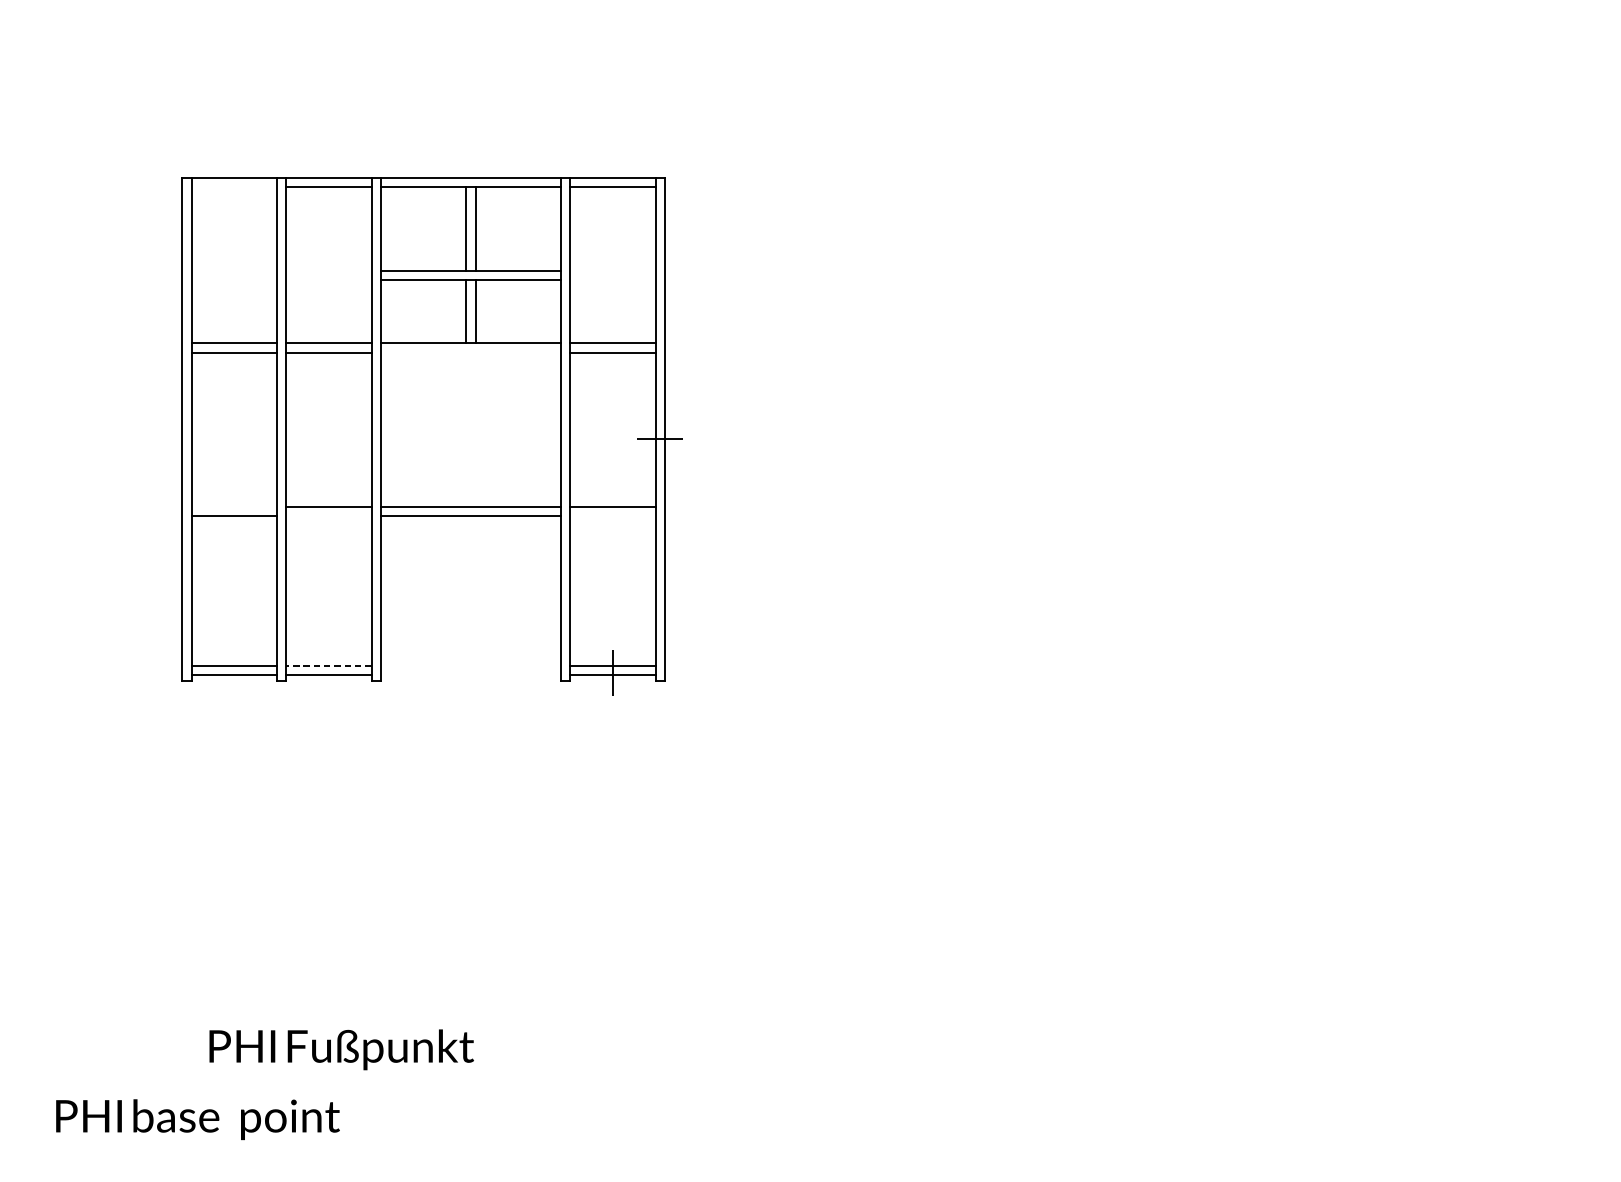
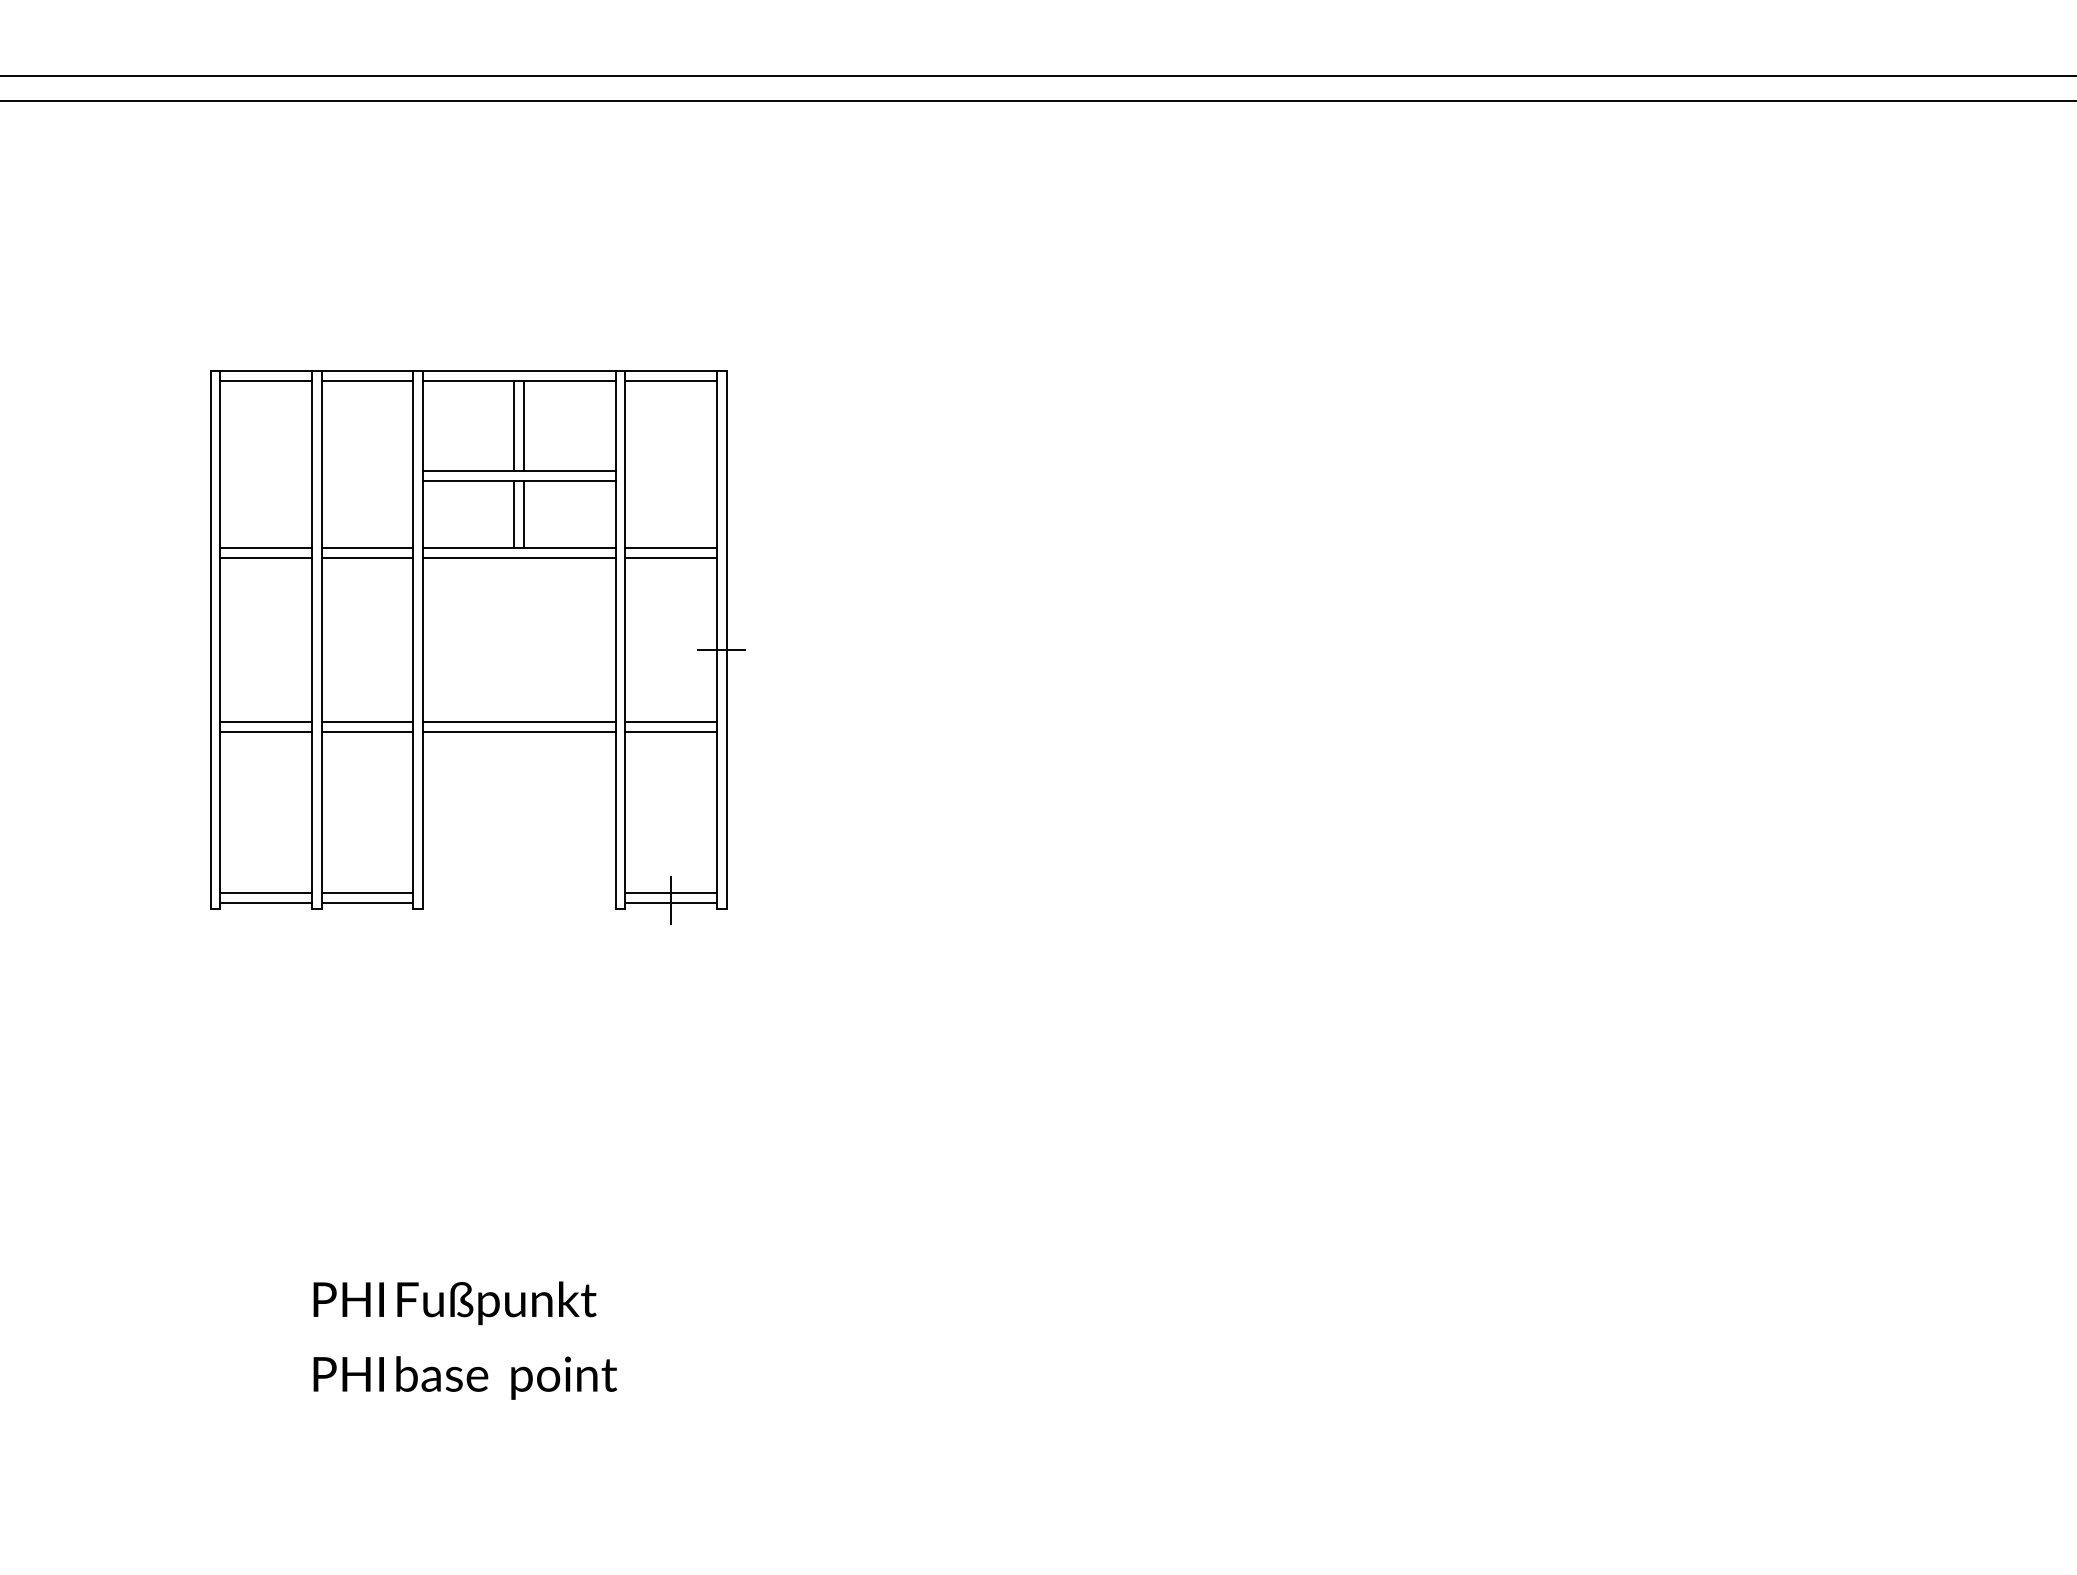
line: (233, 186) -> (265, 380), added
line: (470, 352) -> (518, 557), added
line: (233, 506) -> (265, 722), added
line: (329, 516) -> (367, 732), added
line: (612, 516) -> (670, 732), added
line: (329, 665) -> (367, 892), dashed -> solid
text: (341, 1050) -> (454, 1303), moved
text: (198, 1119) -> (465, 1377), moved

